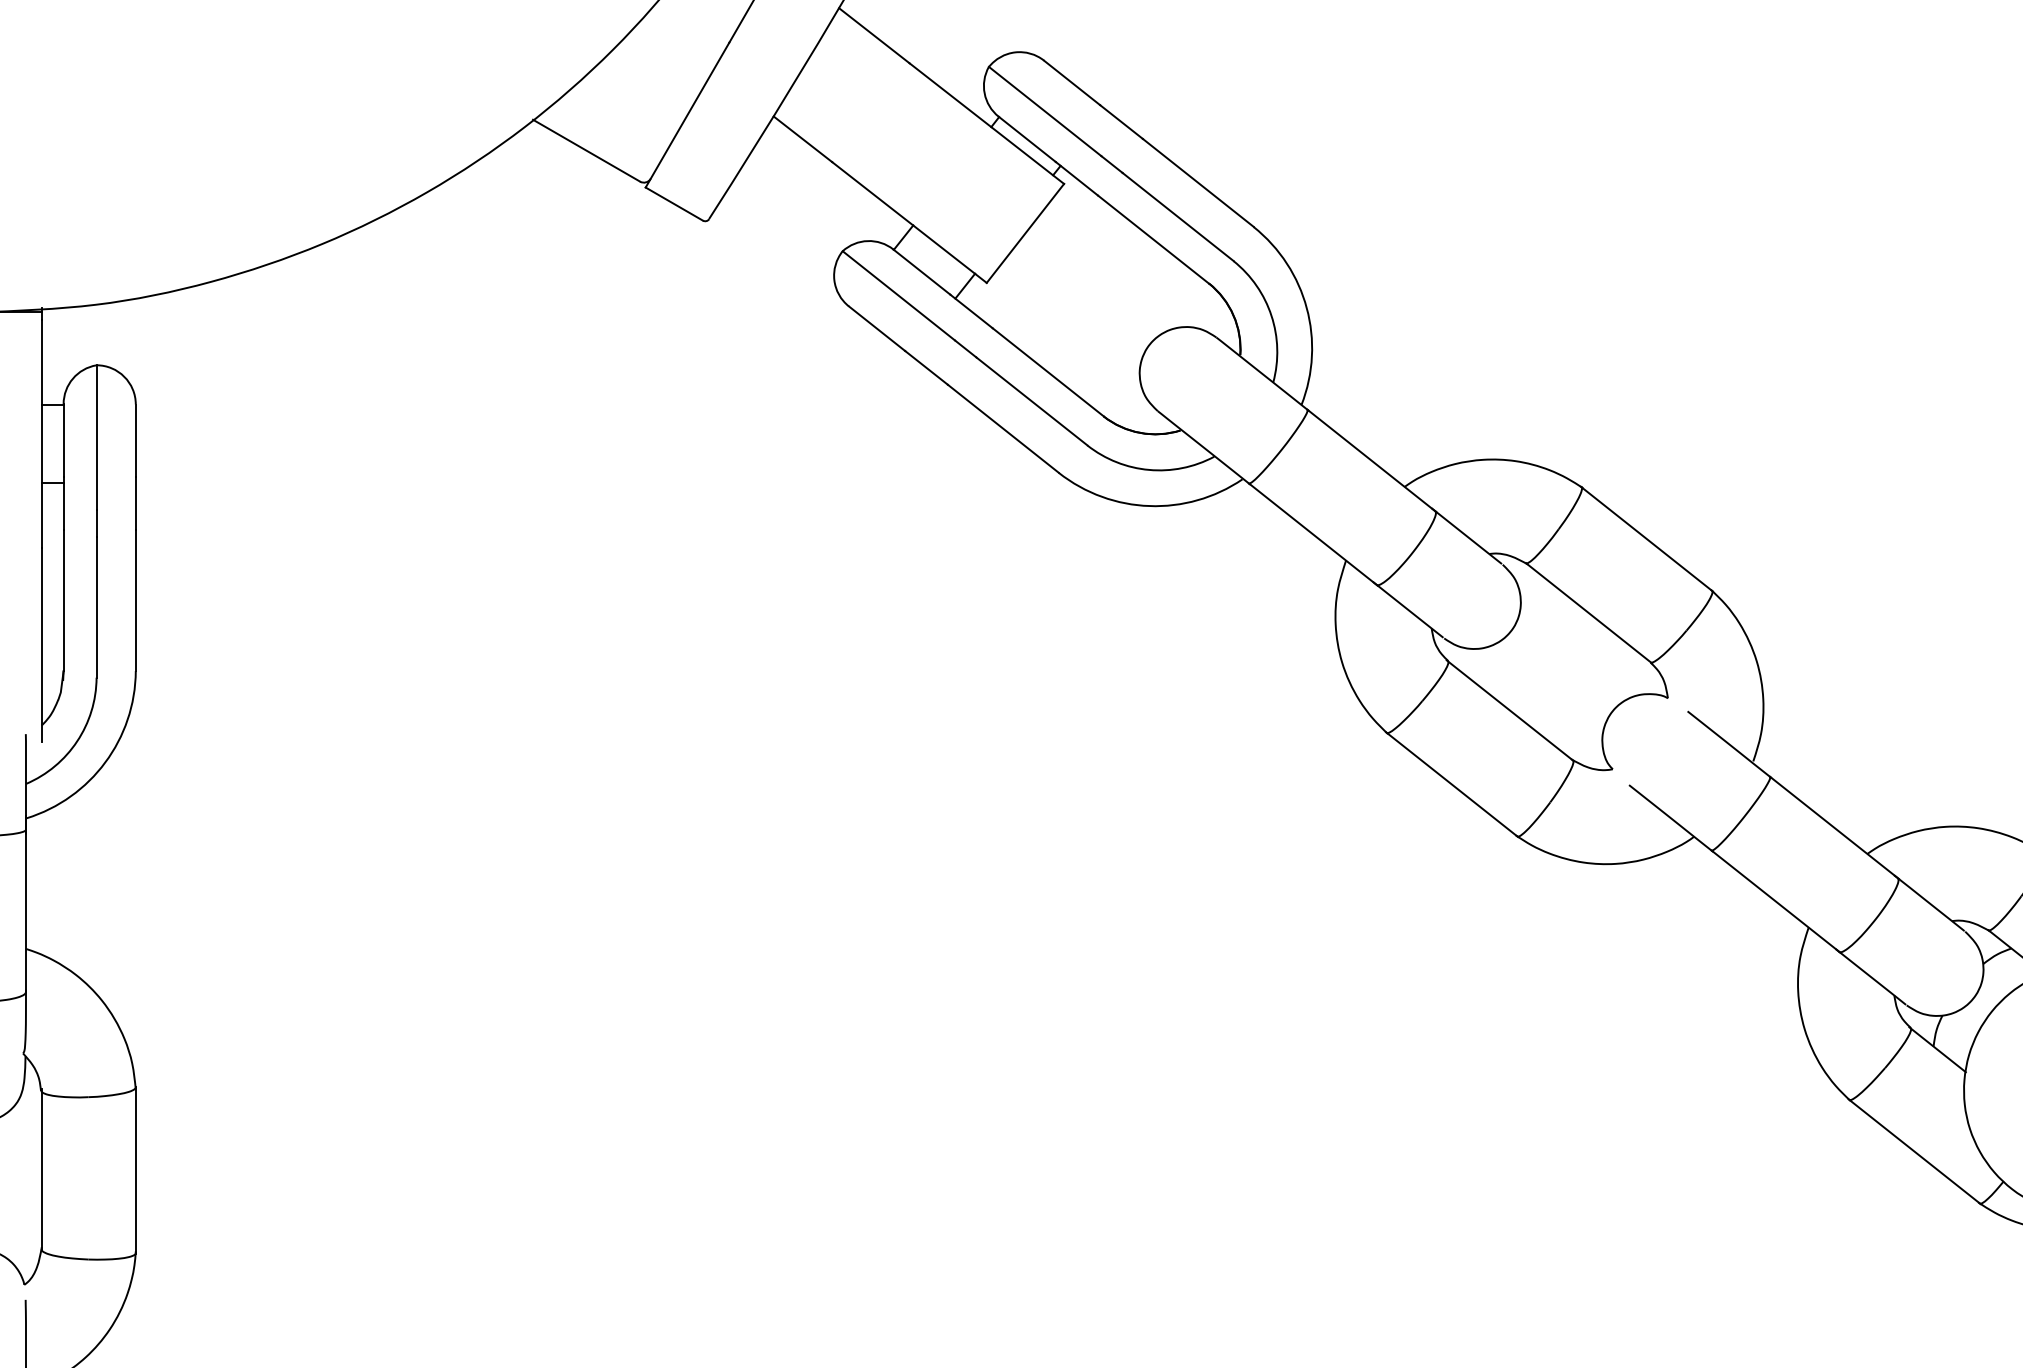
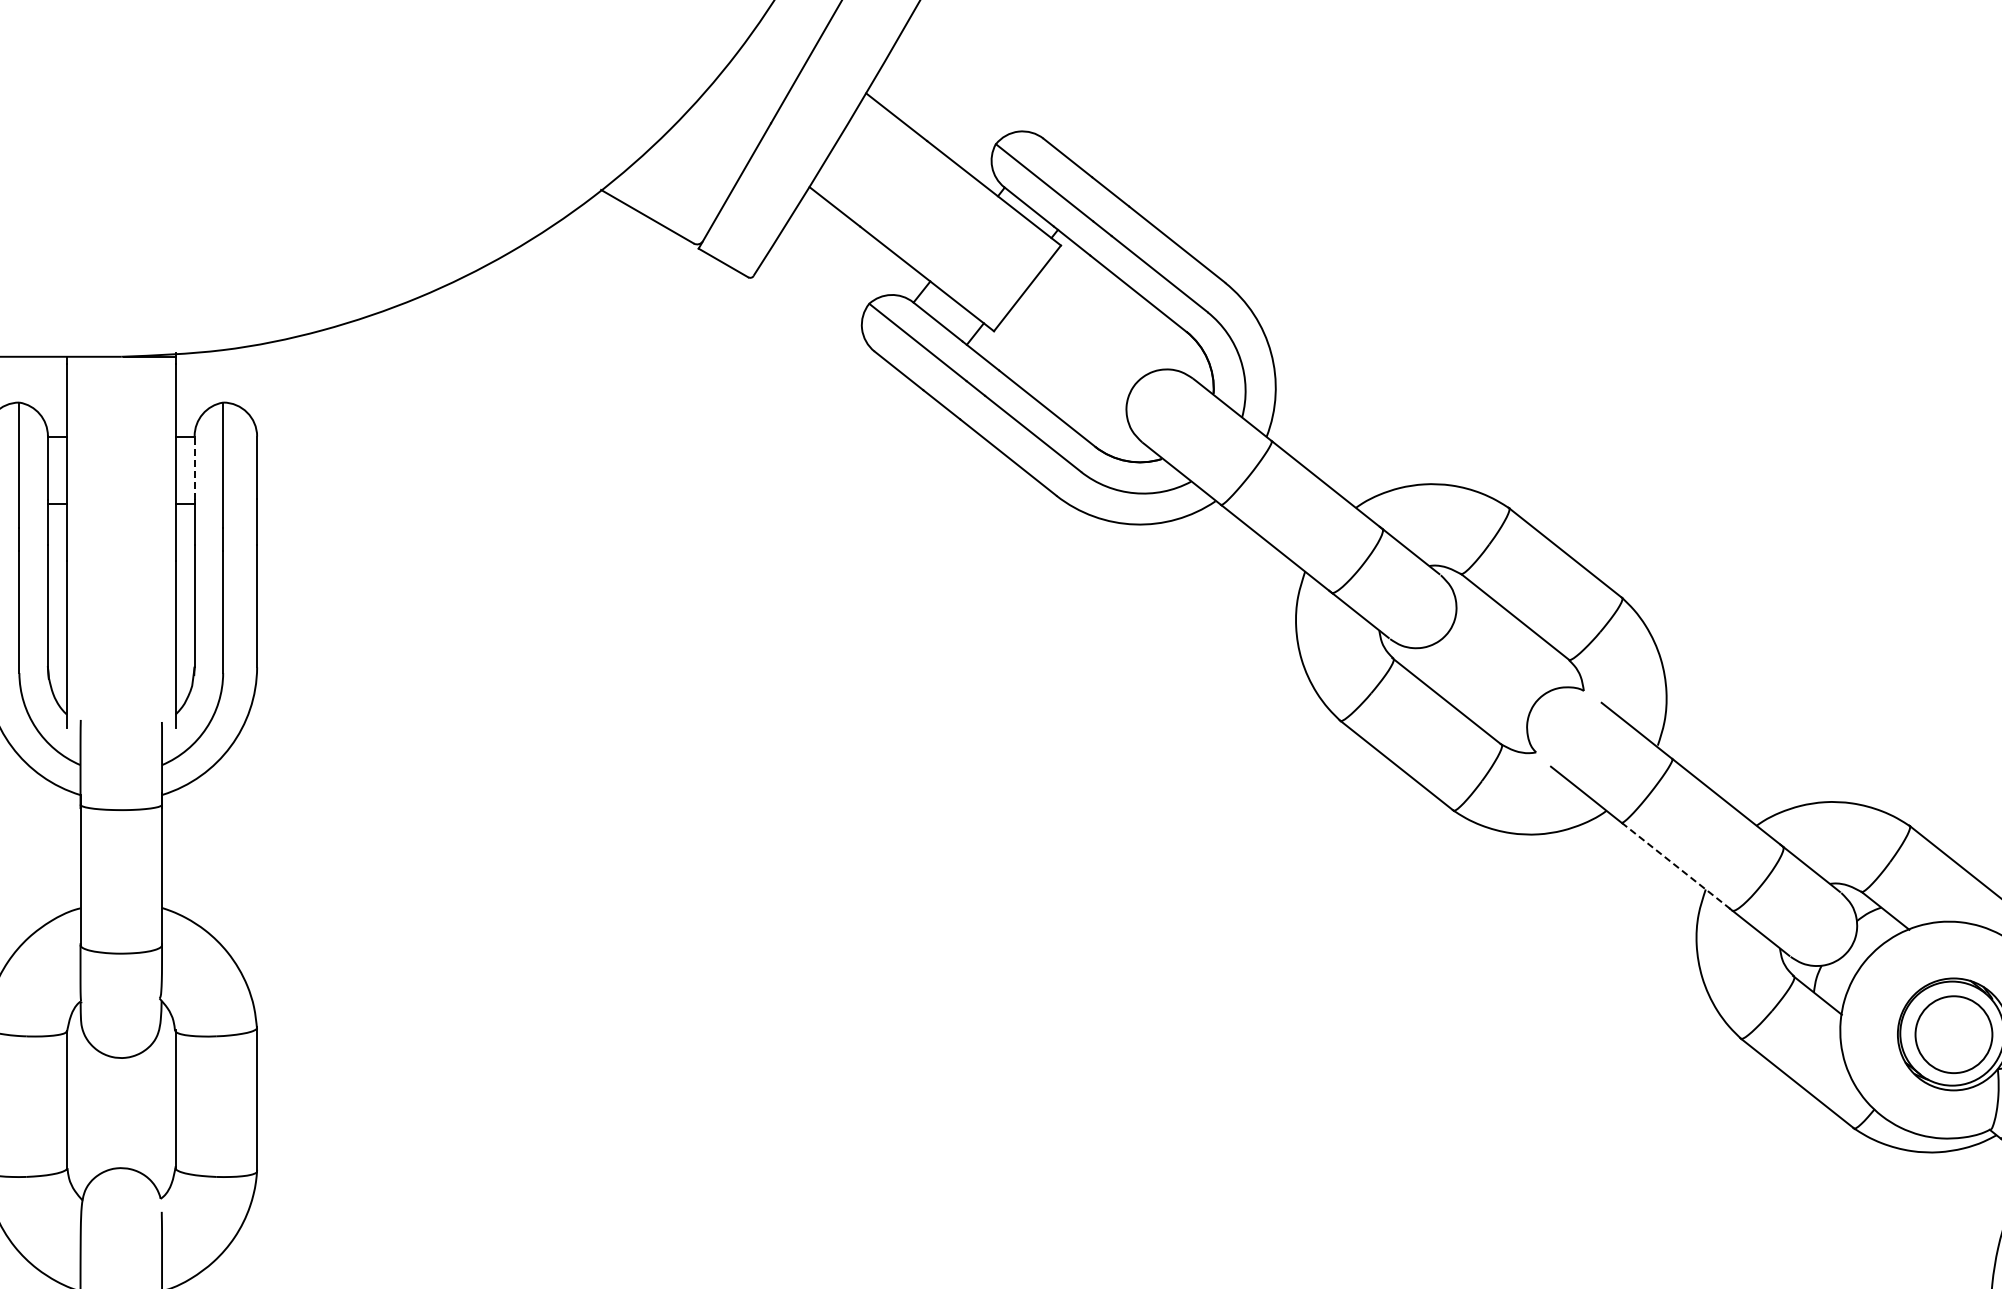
line: (63, 440) -> (194, 467), solid -> dashed
line: (1776, 902) -> (1677, 867), solid -> dashed

